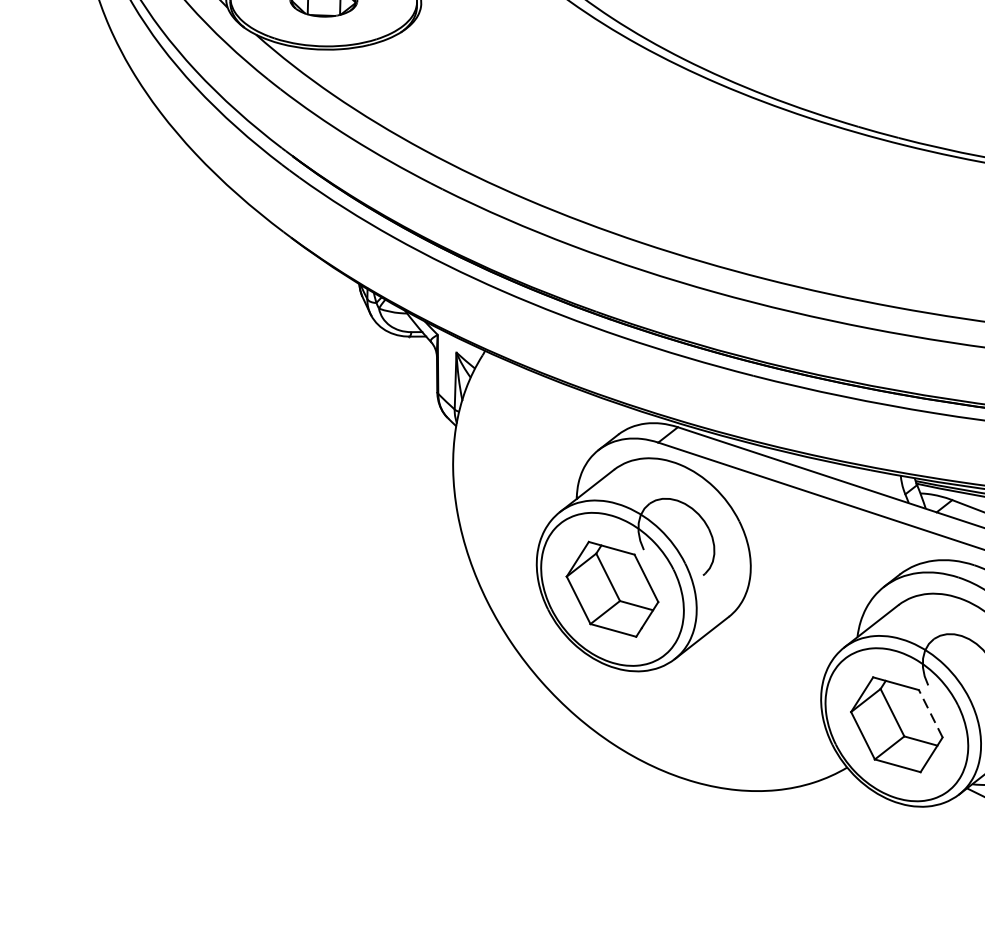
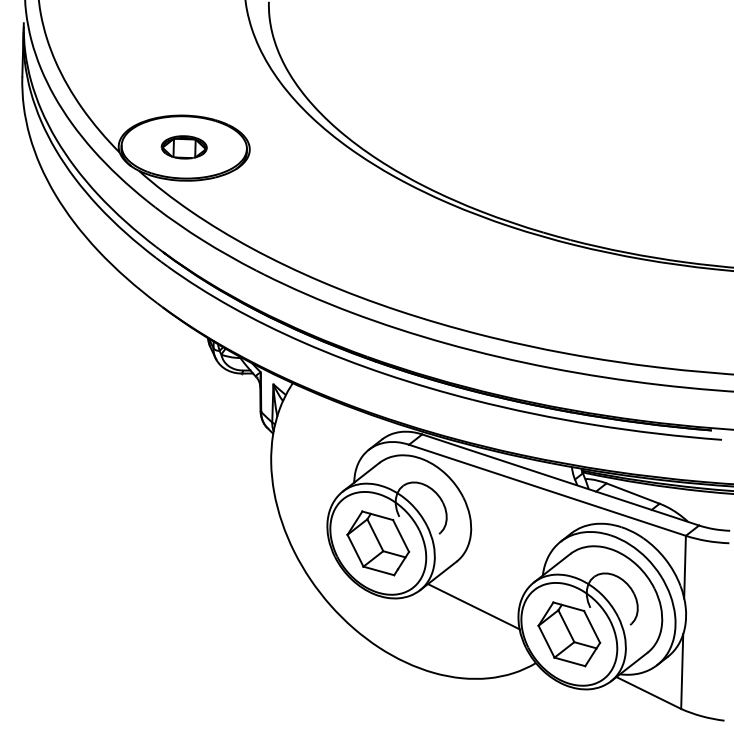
line: (754, 683) -> (473, 606), added
line: (931, 713) -> (592, 626), dashed -> solid

